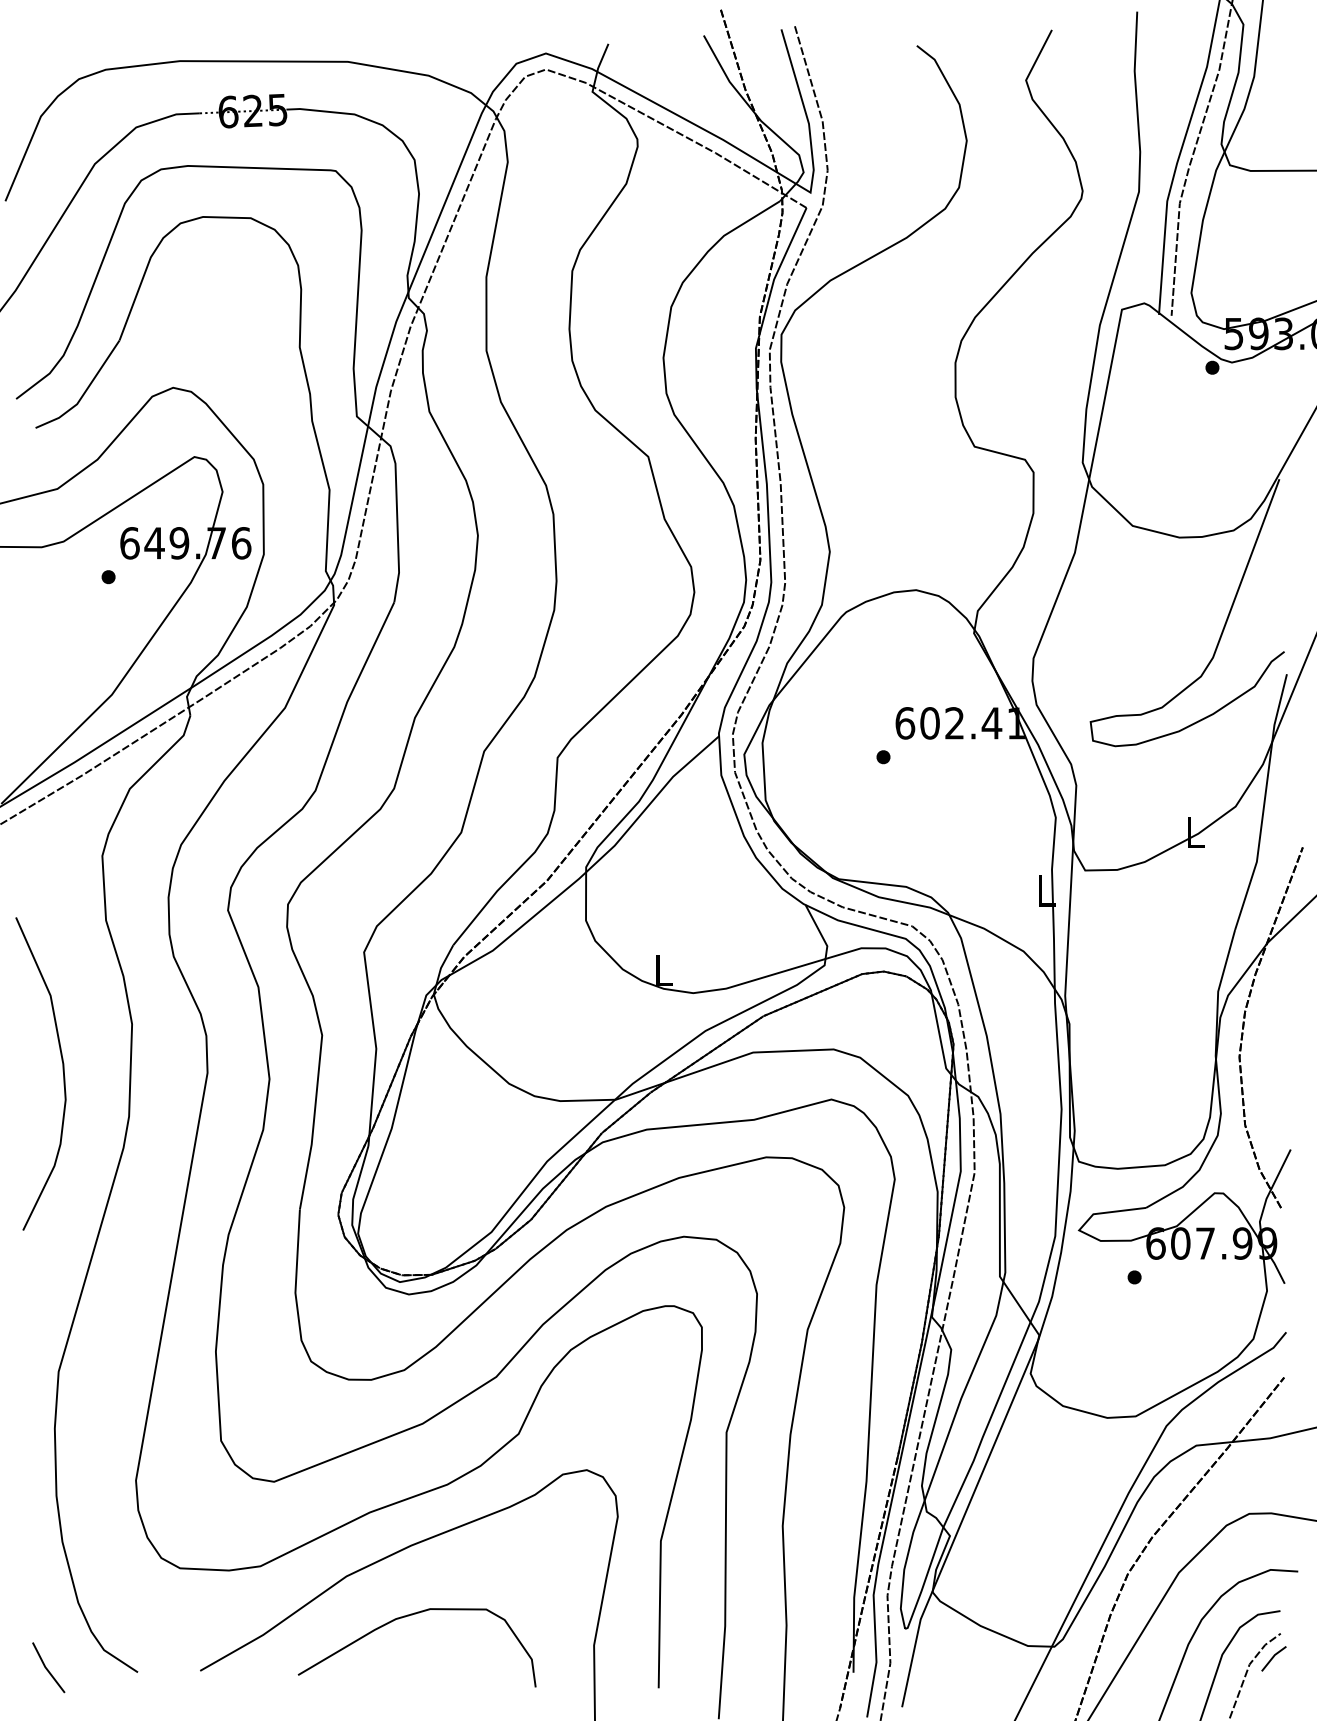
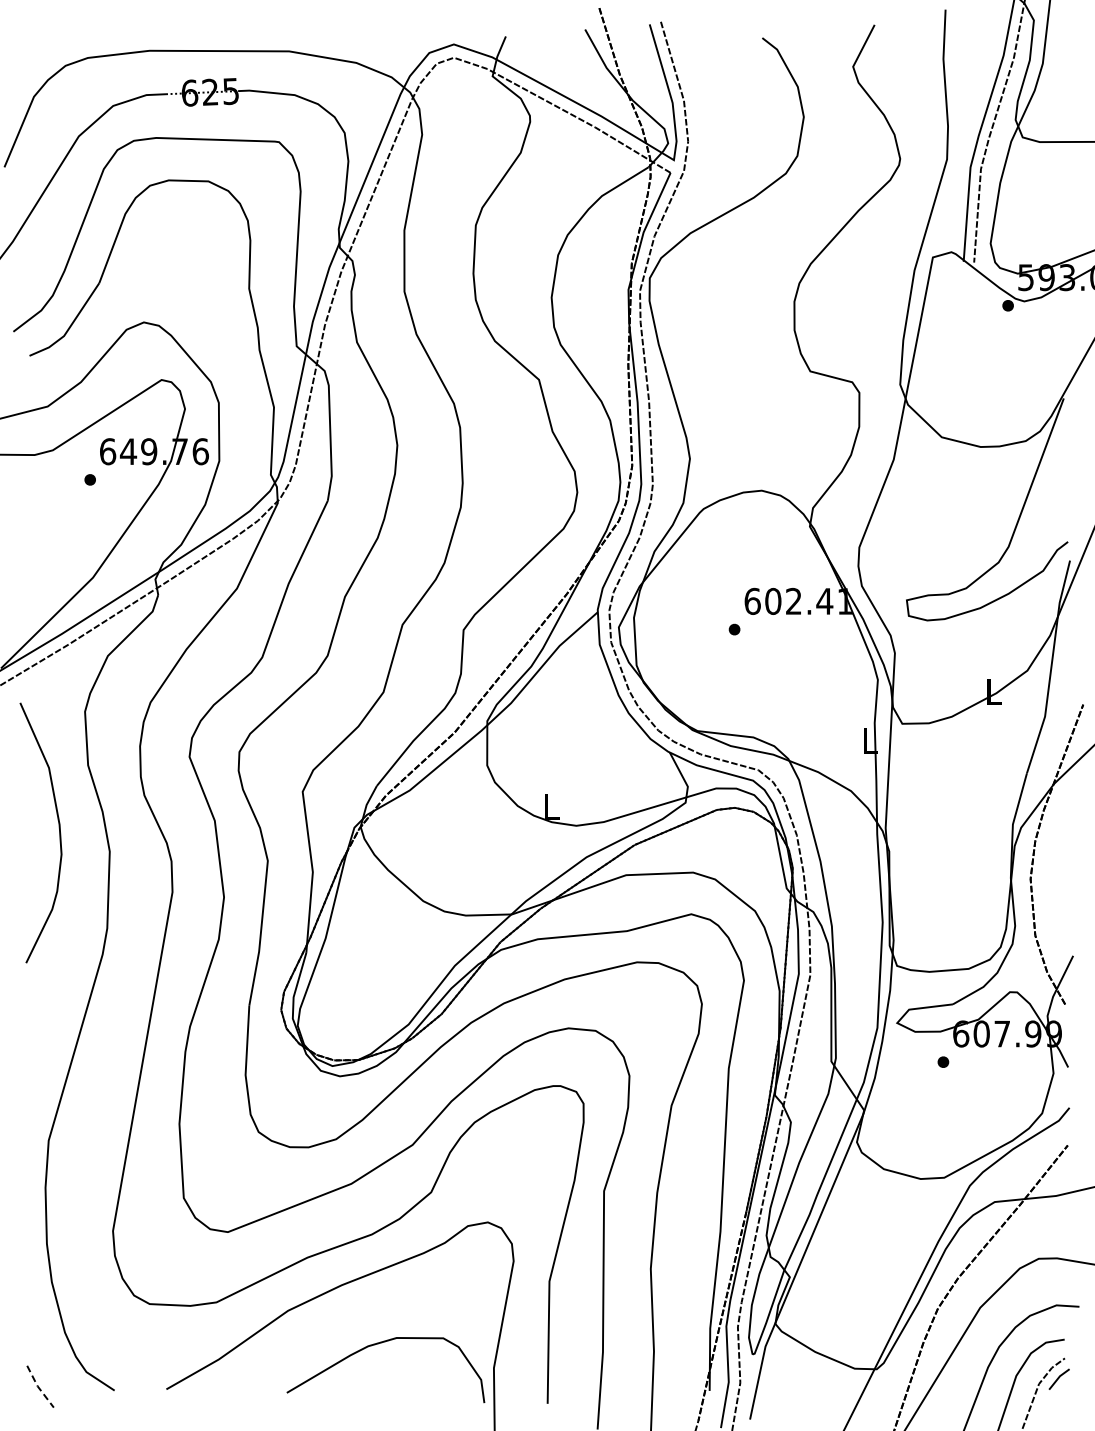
curve: (62, 1067) -> (58, 827), moved
curve: (408, 1616) -> (378, 1344), moved
line: (46, 1668) -> (38, 1387), solid -> dashed

